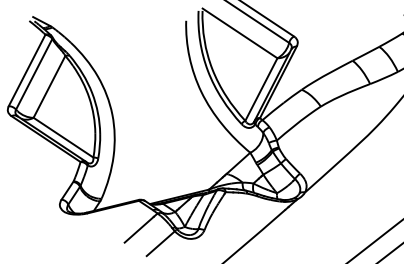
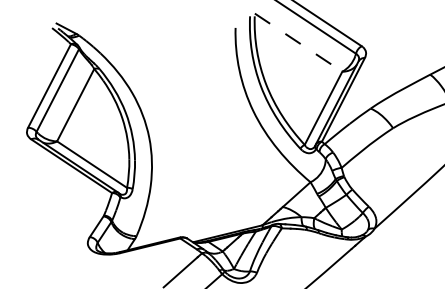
line: (240, 33) -> (299, 42), solid -> dashed

